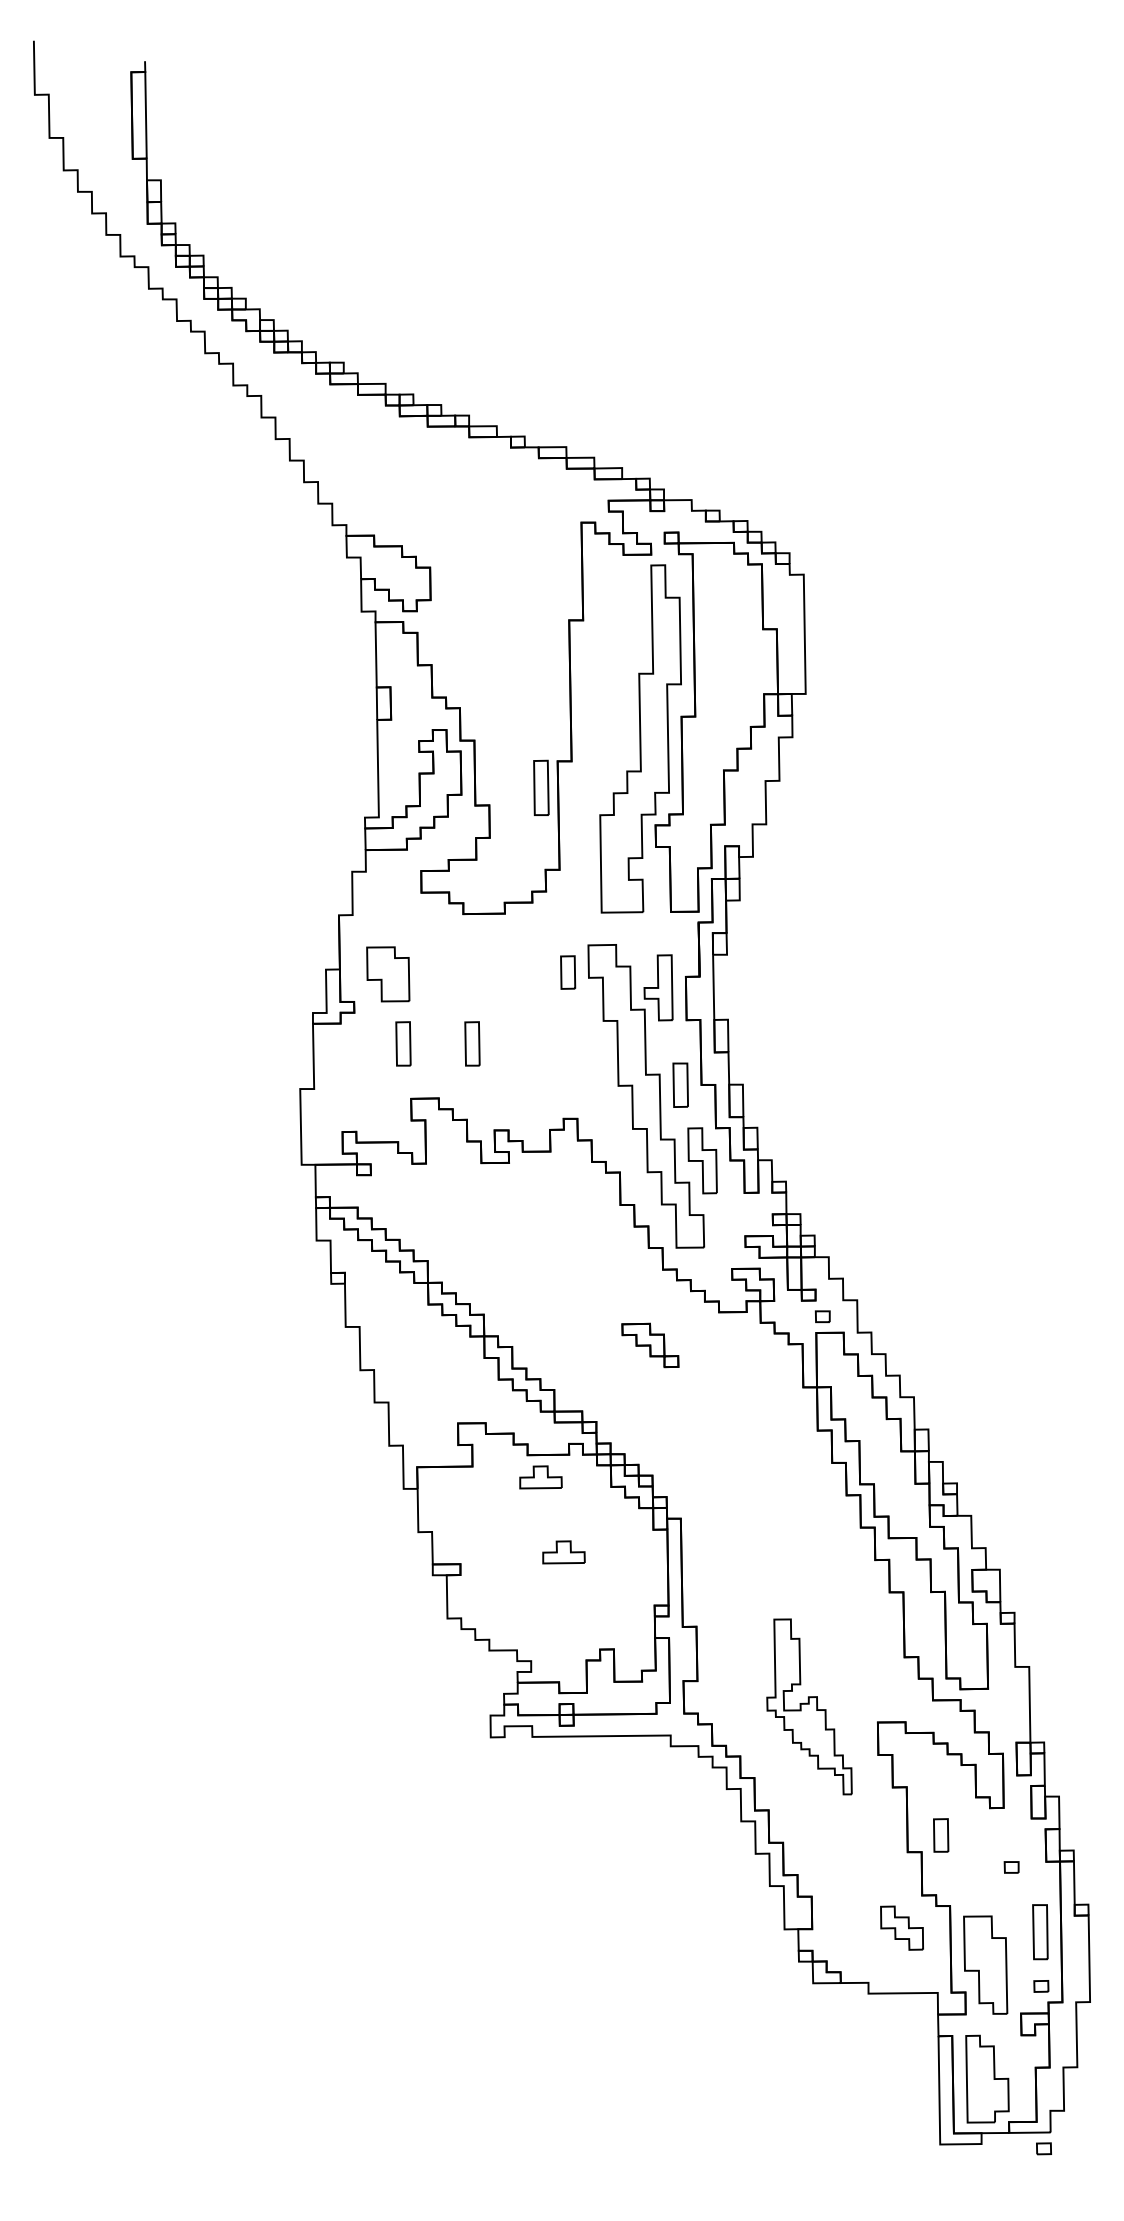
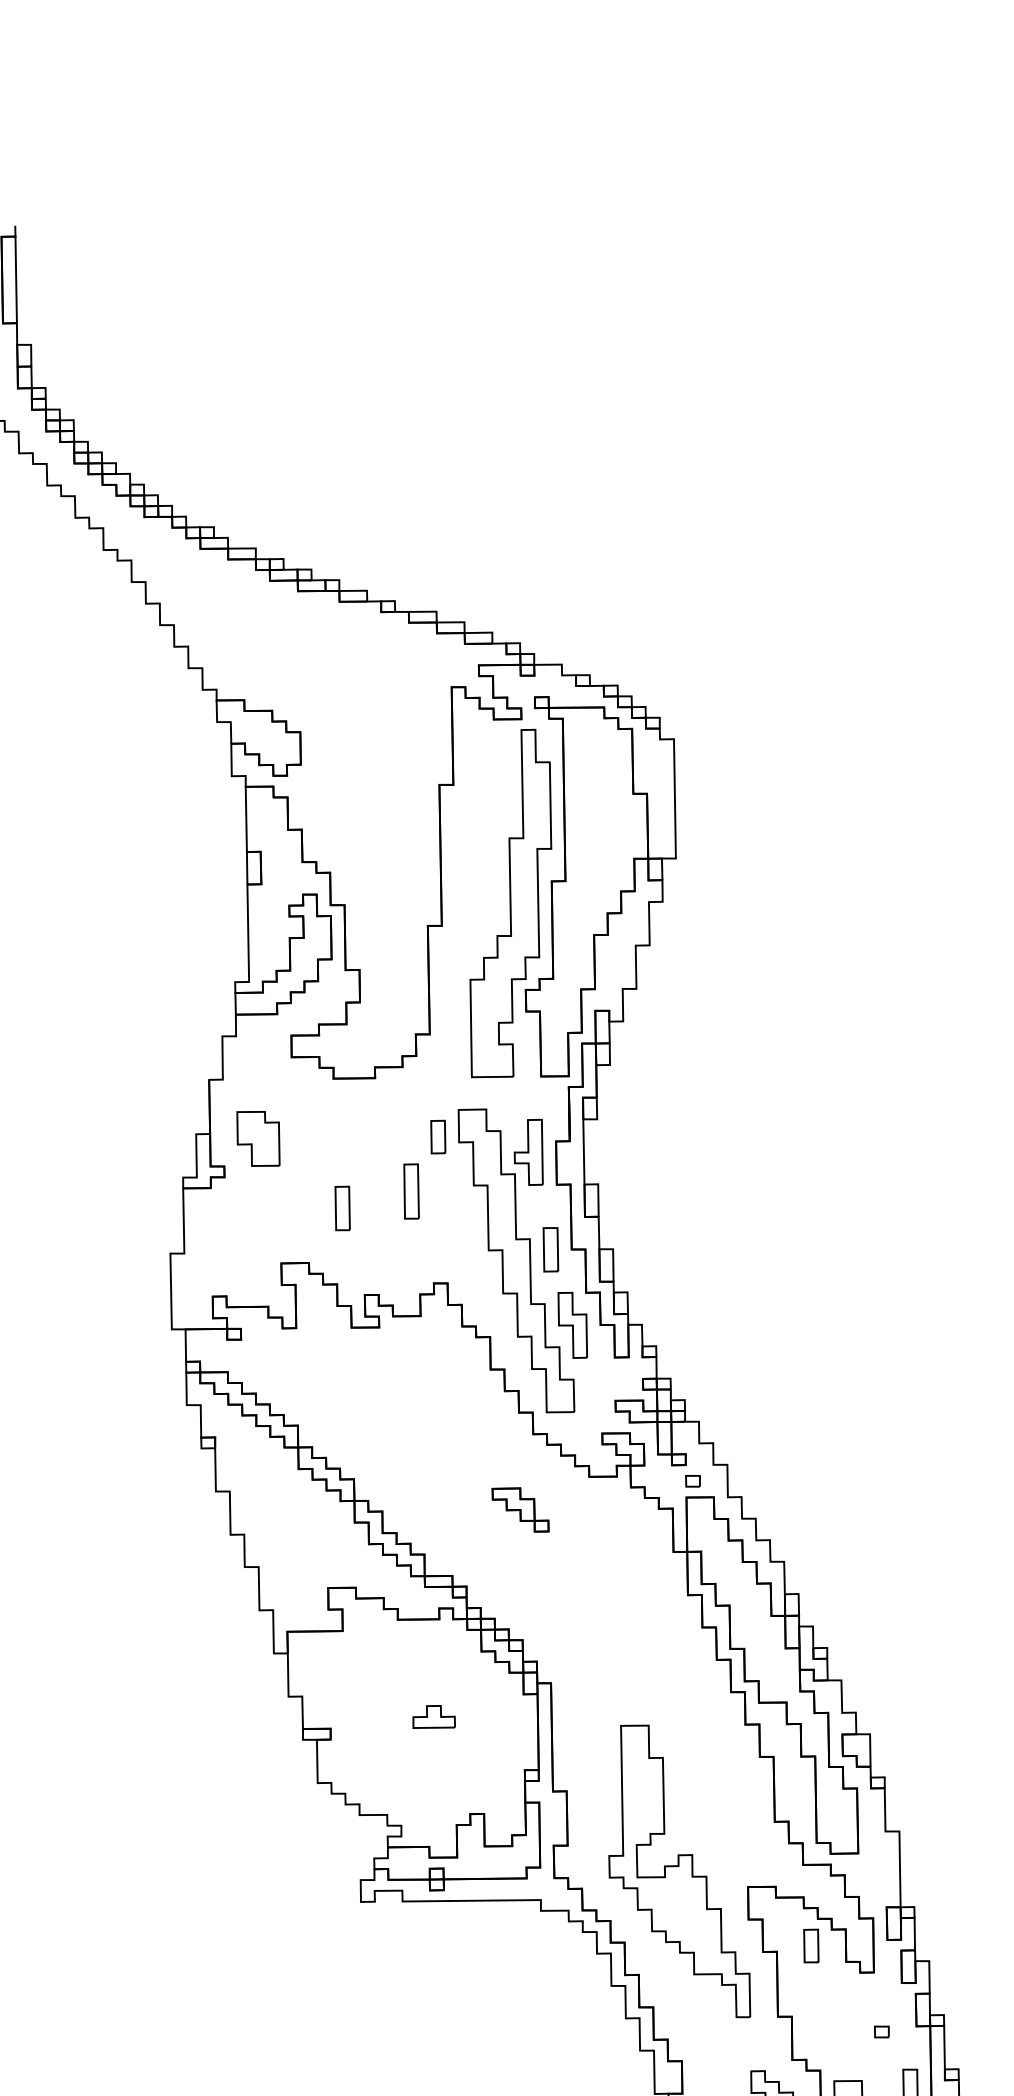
part: (541, 787) -> (411, 1191), moved
part: (403, 1043) -> (273, 1208), removed
part: (540, 1477) -> (410, 1642), removed
part: (809, 1706) -> (679, 1871), size x1.67
part: (941, 1835) -> (811, 1946), moved

